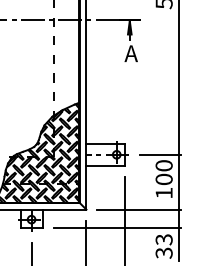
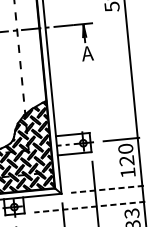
text: (163, 179) -> (126, 160), 100 -> 120
line: (138, 209) -> (107, 189), solid -> dashed
line: (117, 227) -> (90, 206), solid -> dashed

